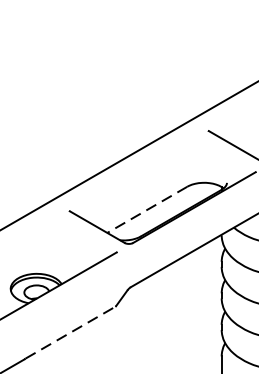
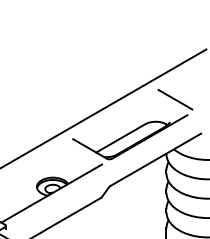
line: (146, 210) -> (120, 138), dashed -> solid
line: (70, 332) -> (73, 213), dashed -> solid

